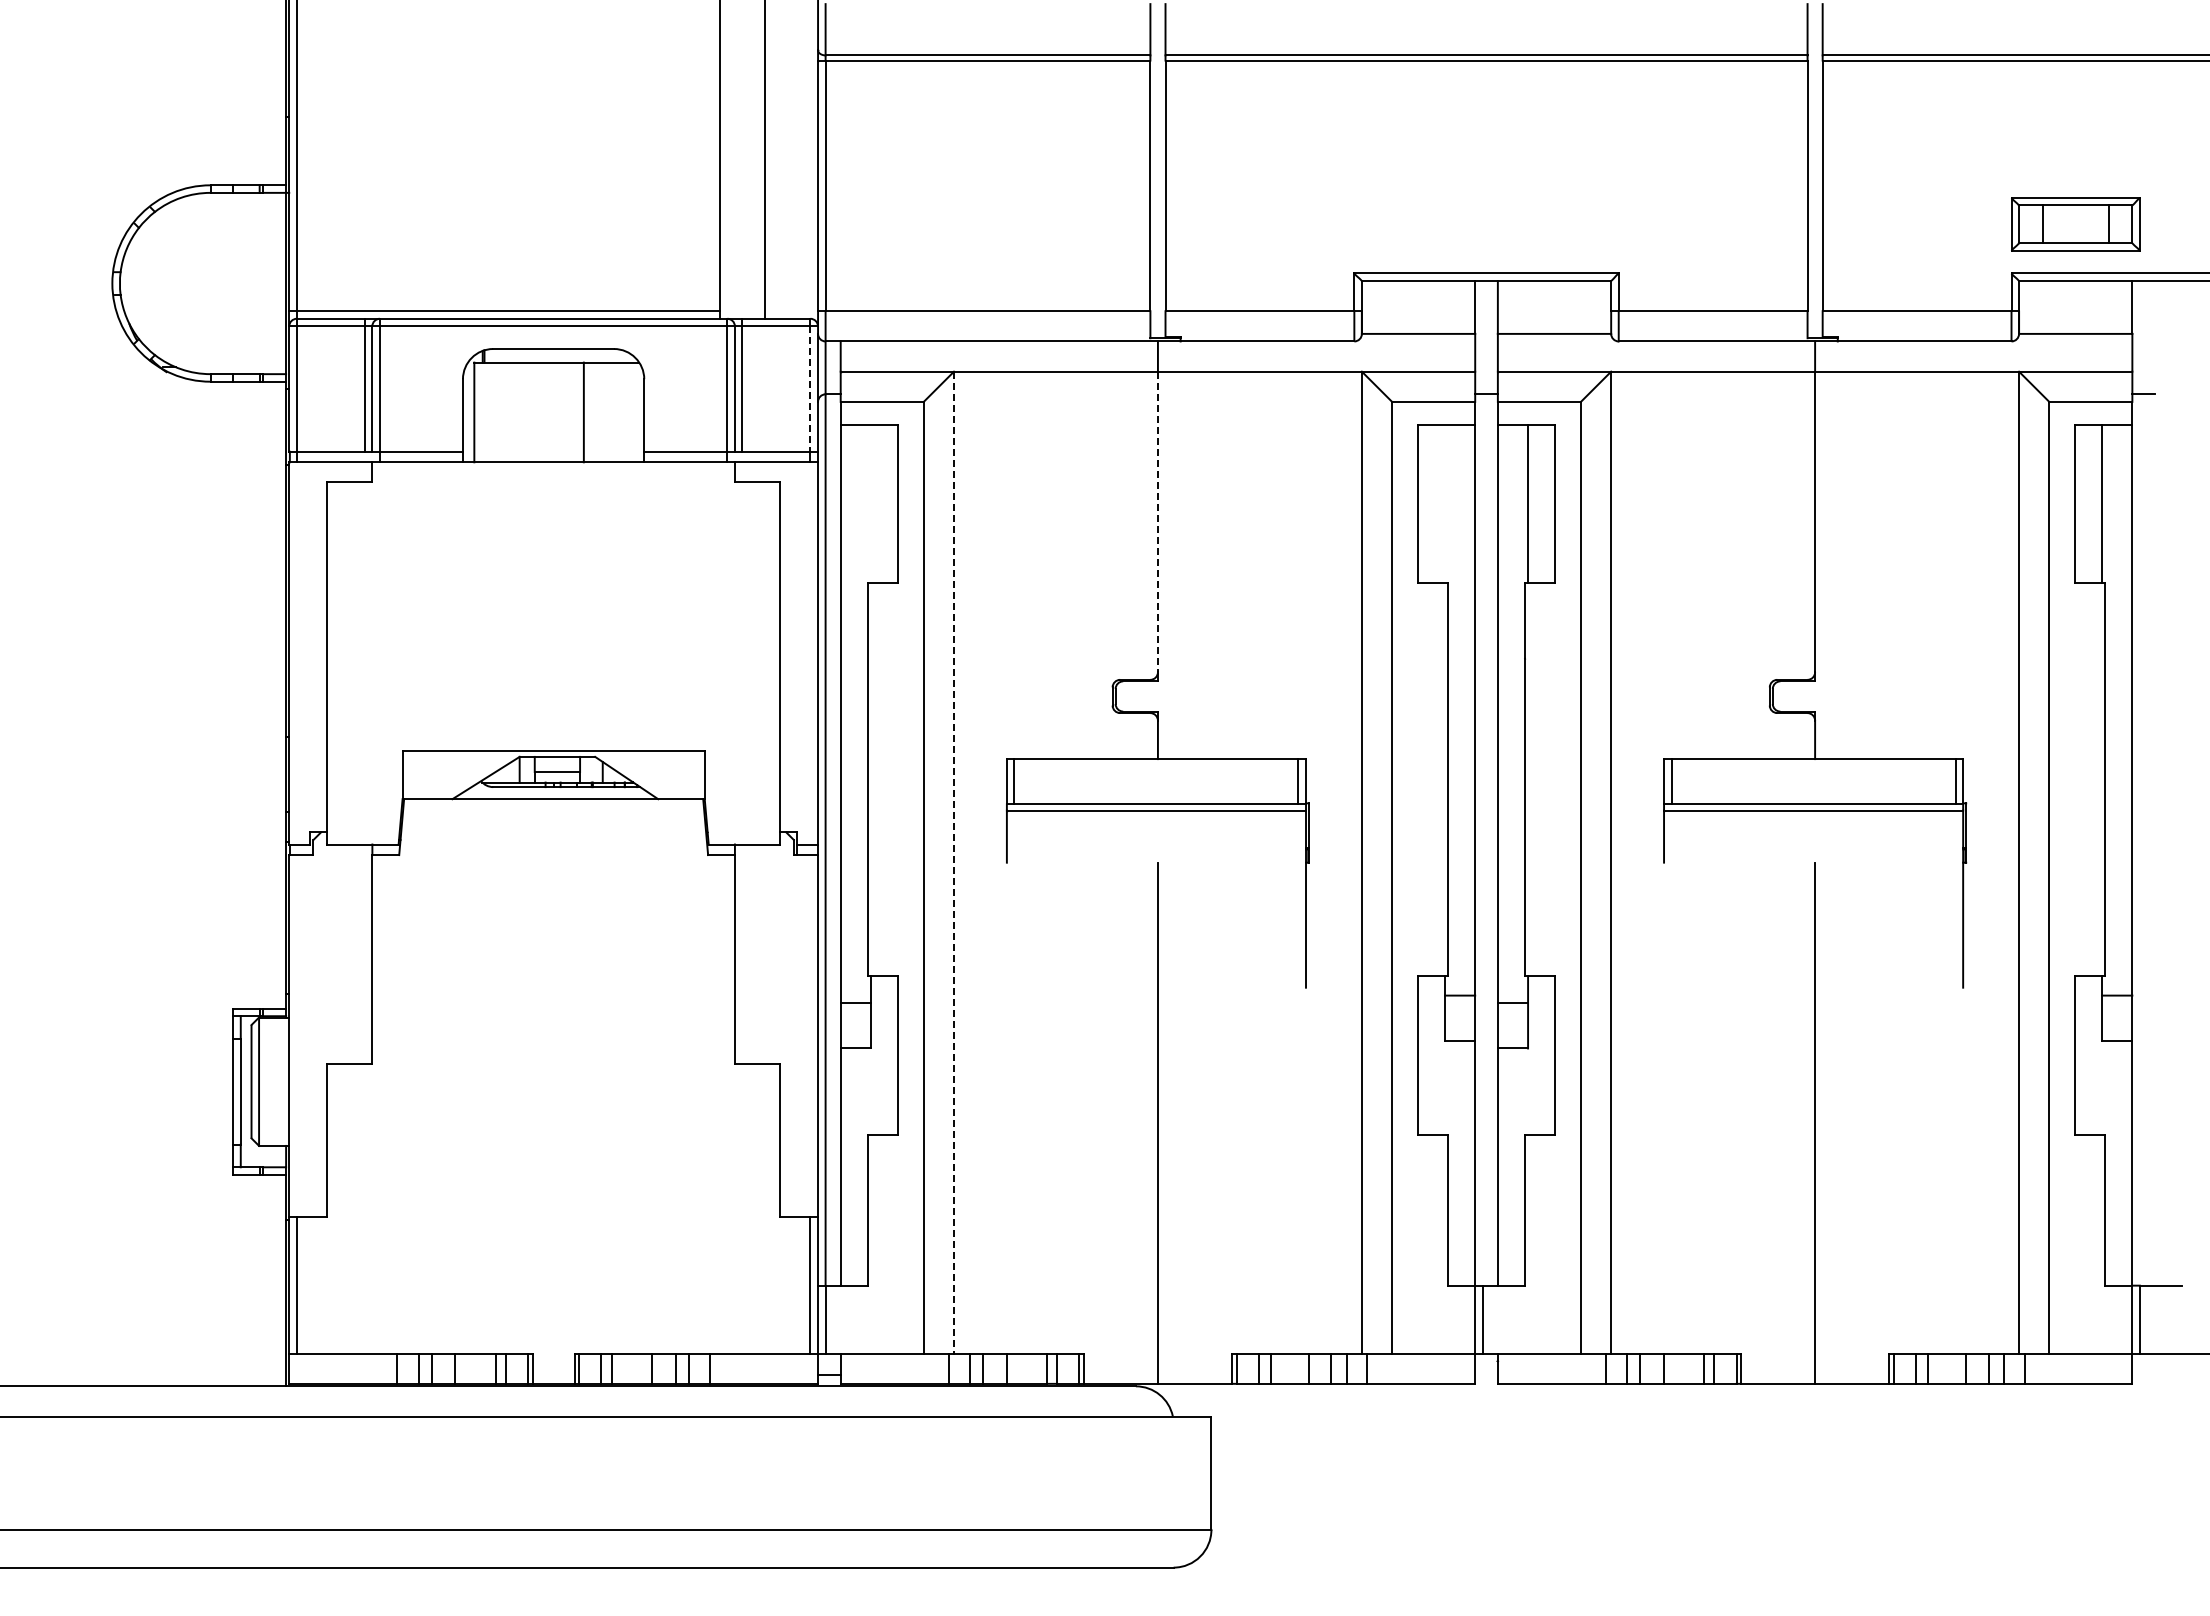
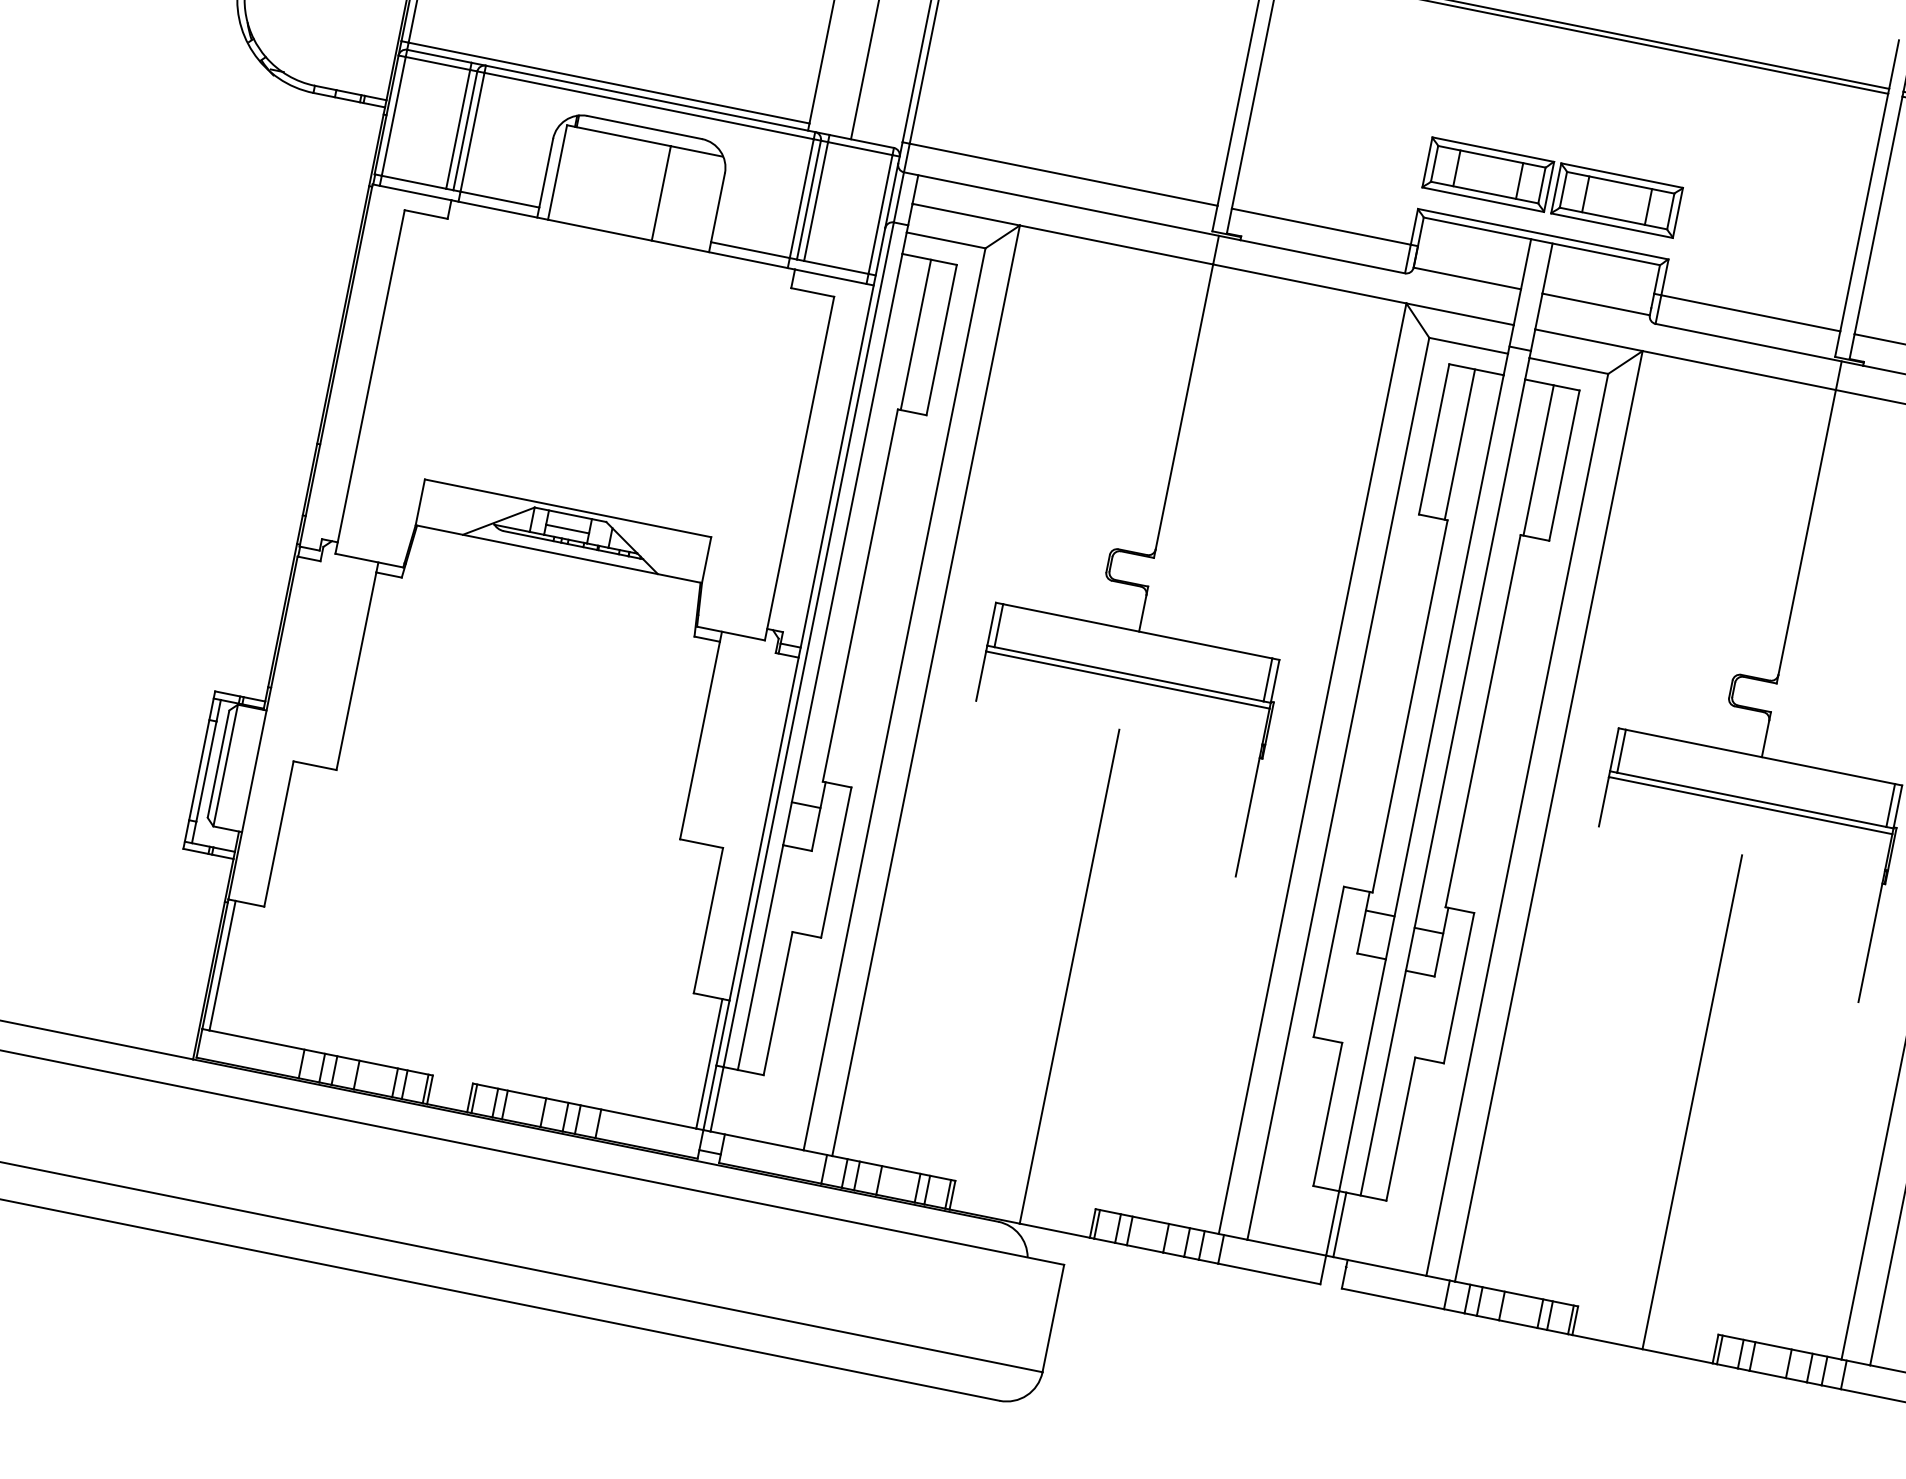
part: (1486, 224) -> (1552, 187), added
line: (810, 389) -> (880, 214), dashed -> solid
line: (870, 503) -> (915, 334), added
line: (1444, 503) -> (1459, 444), added
line: (1157, 522) -> (1183, 407), dashed -> solid
line: (954, 862) -> (926, 690), dashed -> solid

